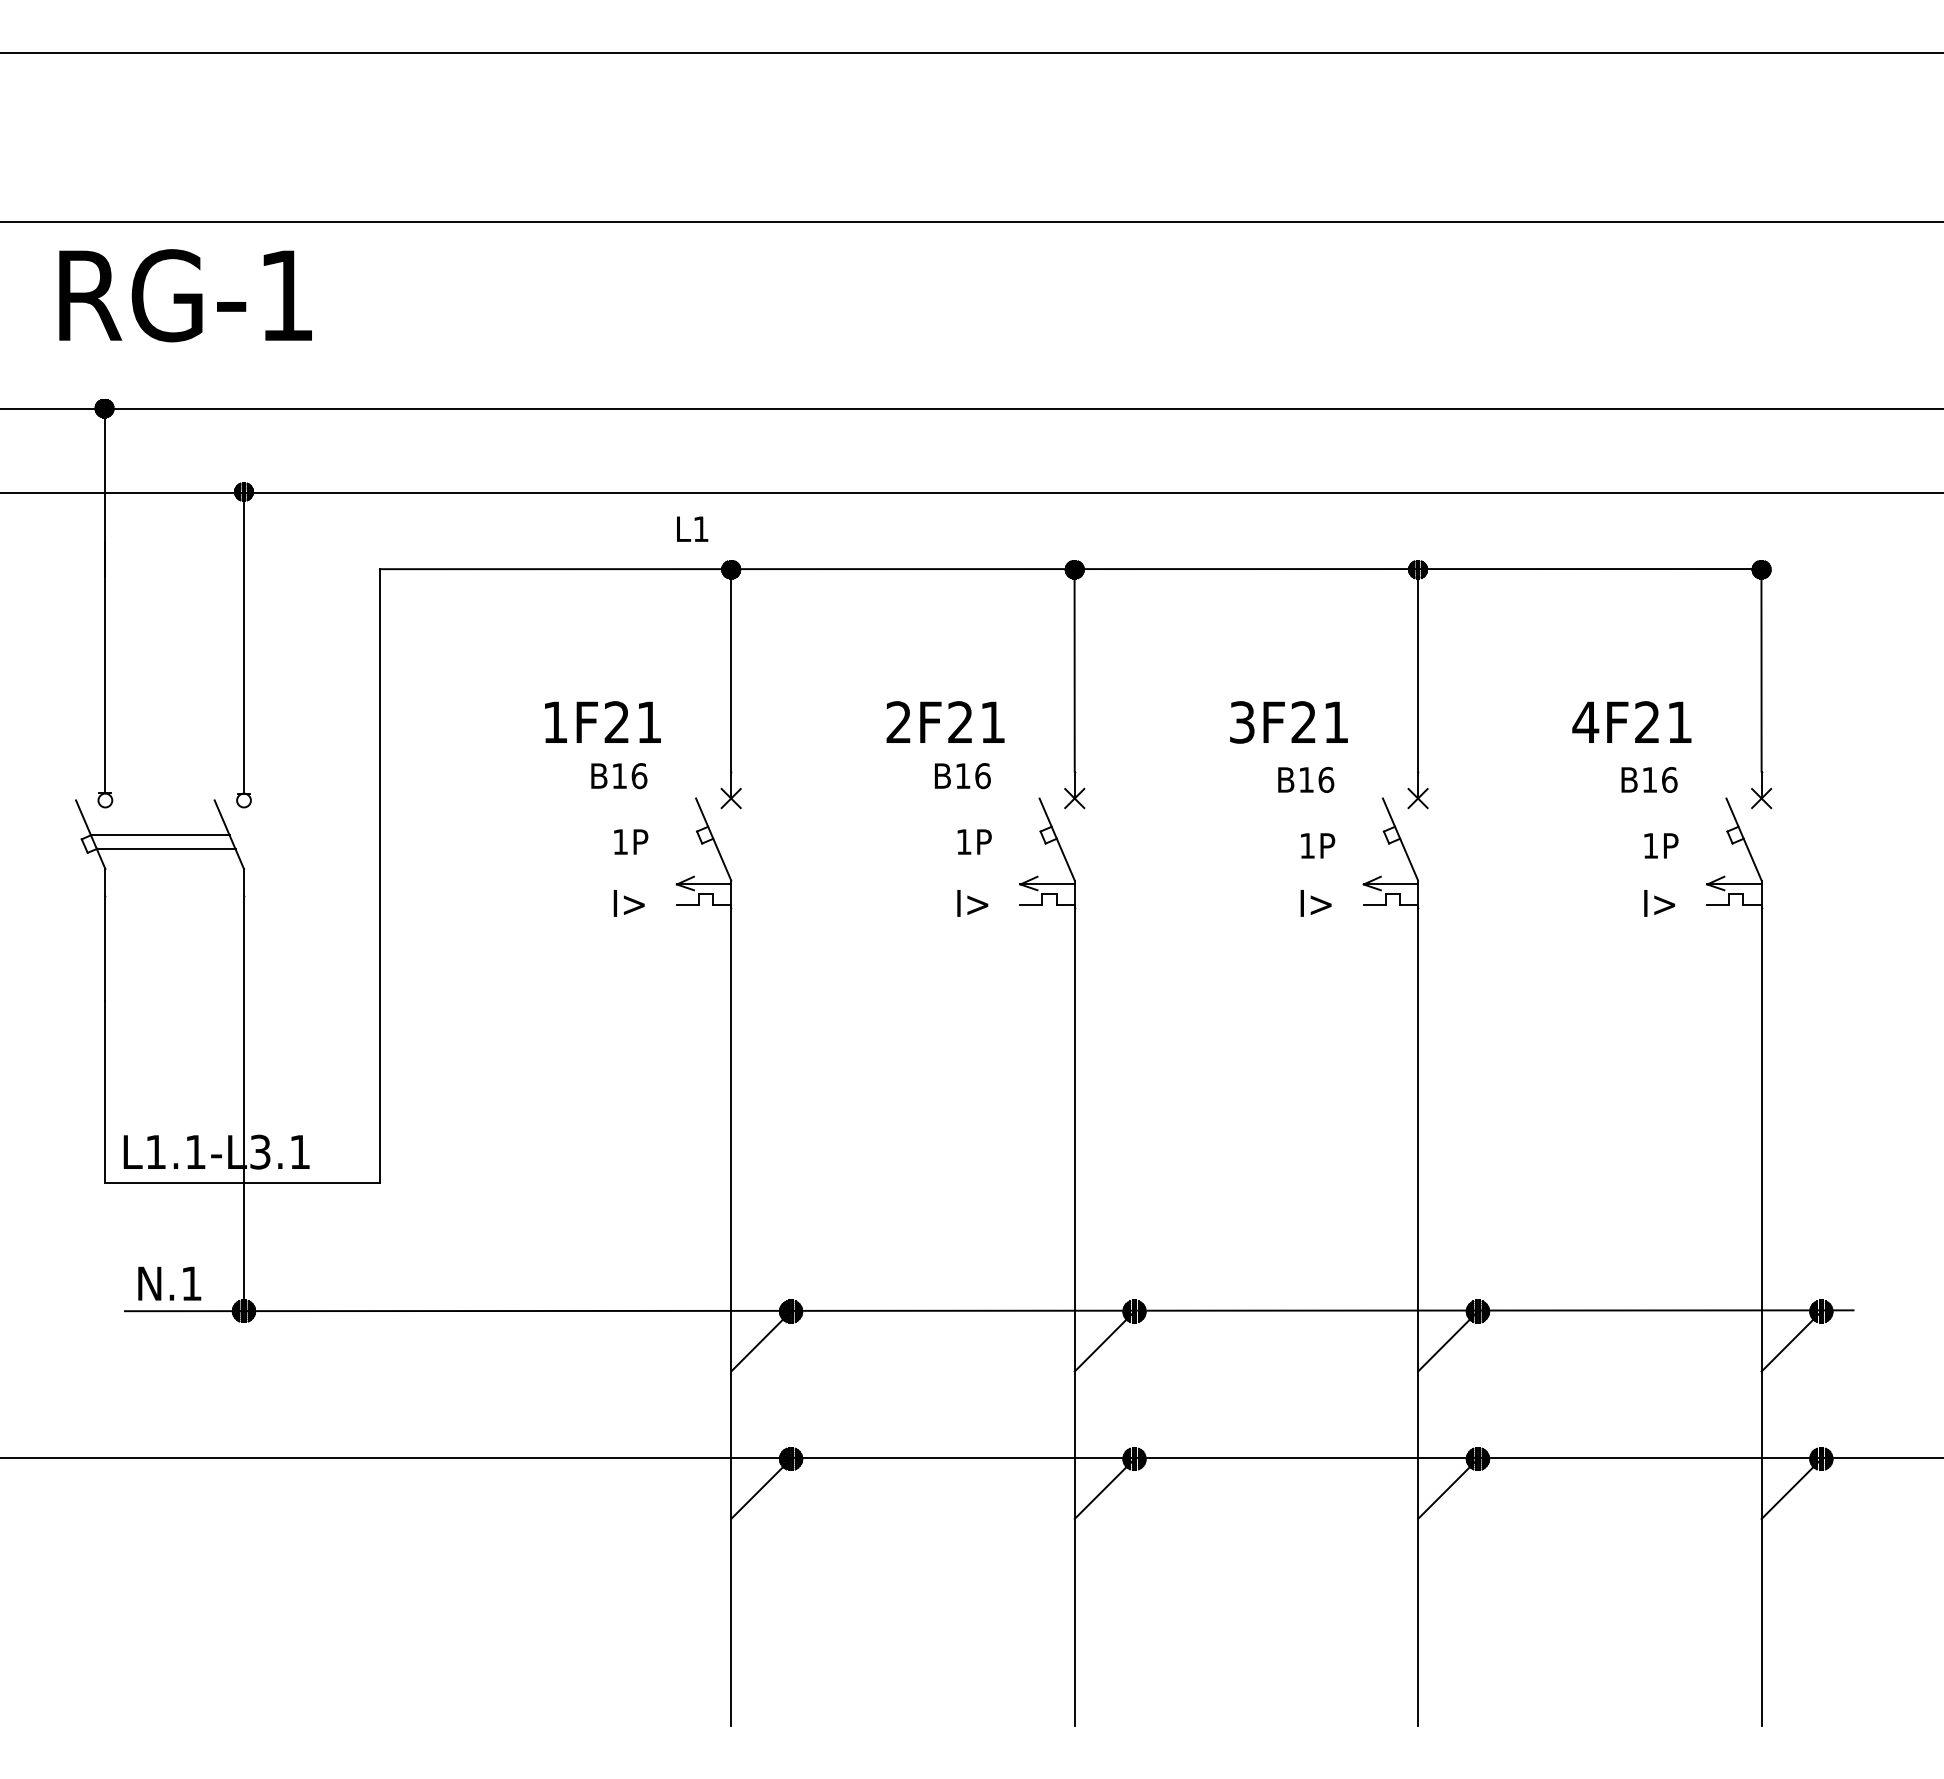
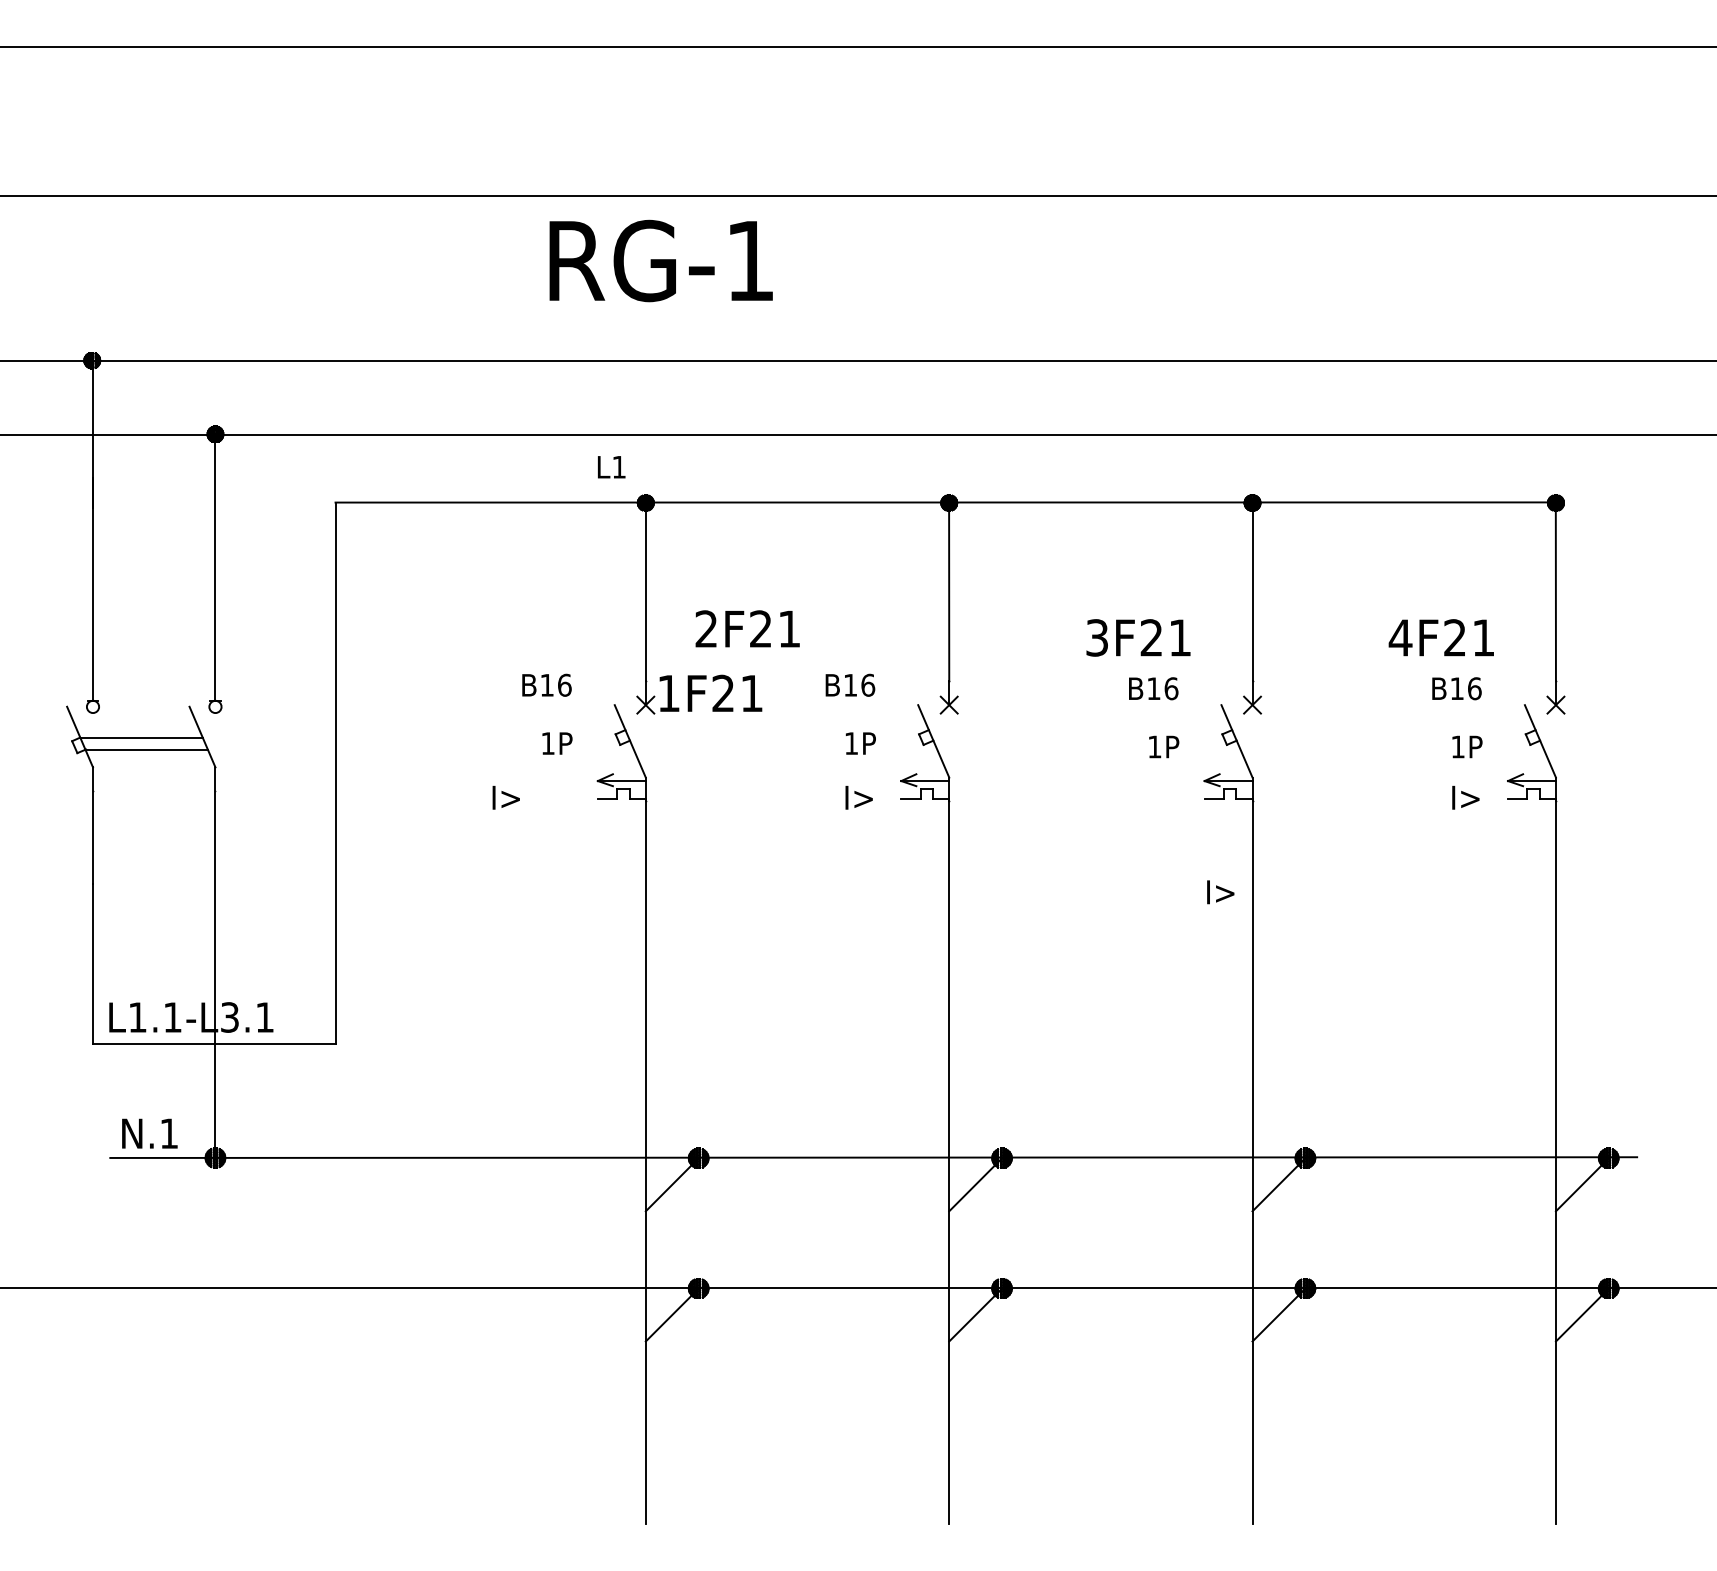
text: (185, 295) -> (661, 260), moved
text: (602, 721) -> (710, 692), moved
text: (945, 721) -> (747, 628), moved
text: (628, 903) -> (505, 797), moved
text: (1315, 903) -> (1220, 892), moved

